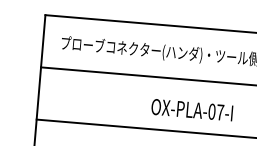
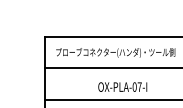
text: (191, 109) -> (122, 86), moved

